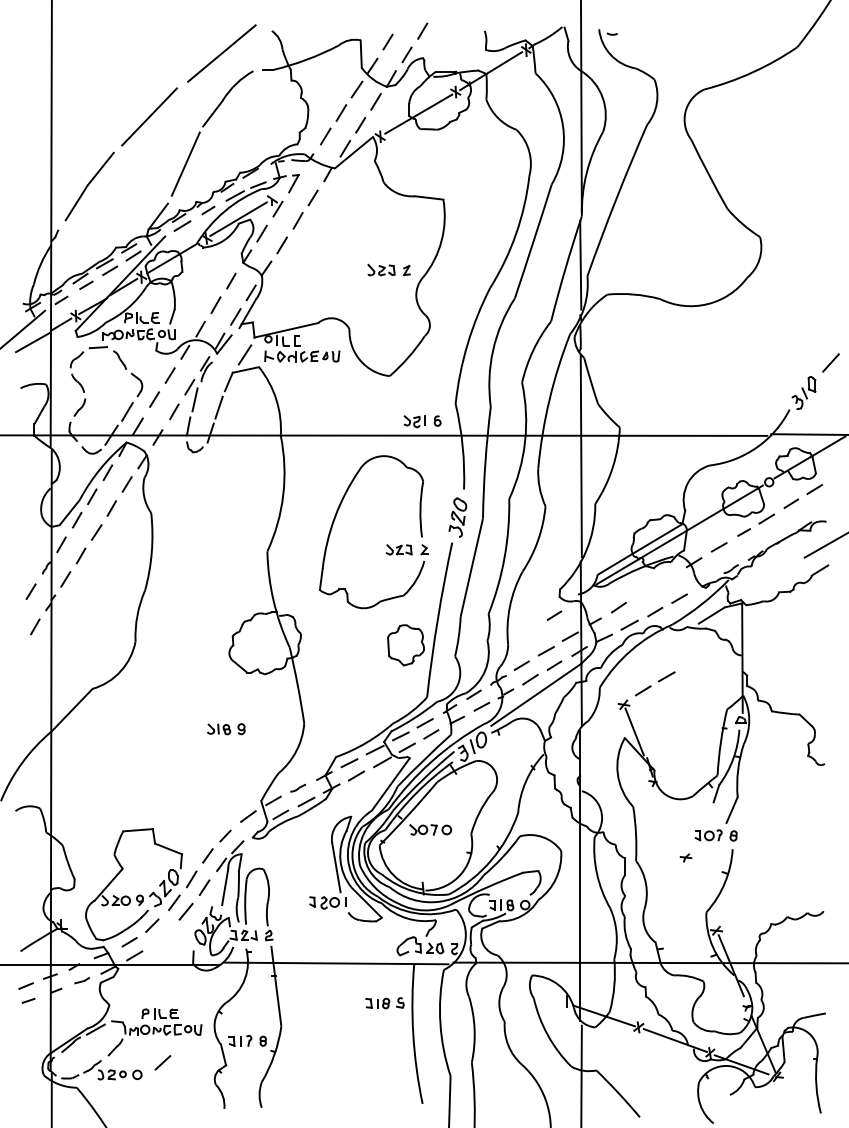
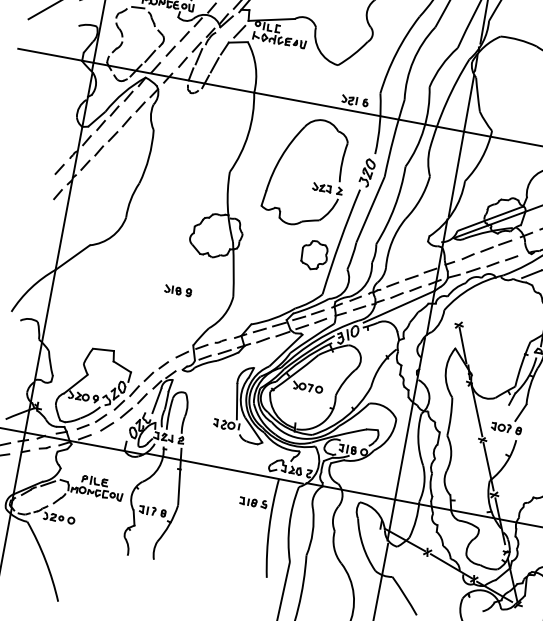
line: (554, 615) -> (422, 253), removed
part: (655, 683) -> (496, 245), moved
line: (670, 818) -> (476, 410), added
line: (701, 892) -> (488, 466), added
line: (162, 1062) -> (106, 426), moved

